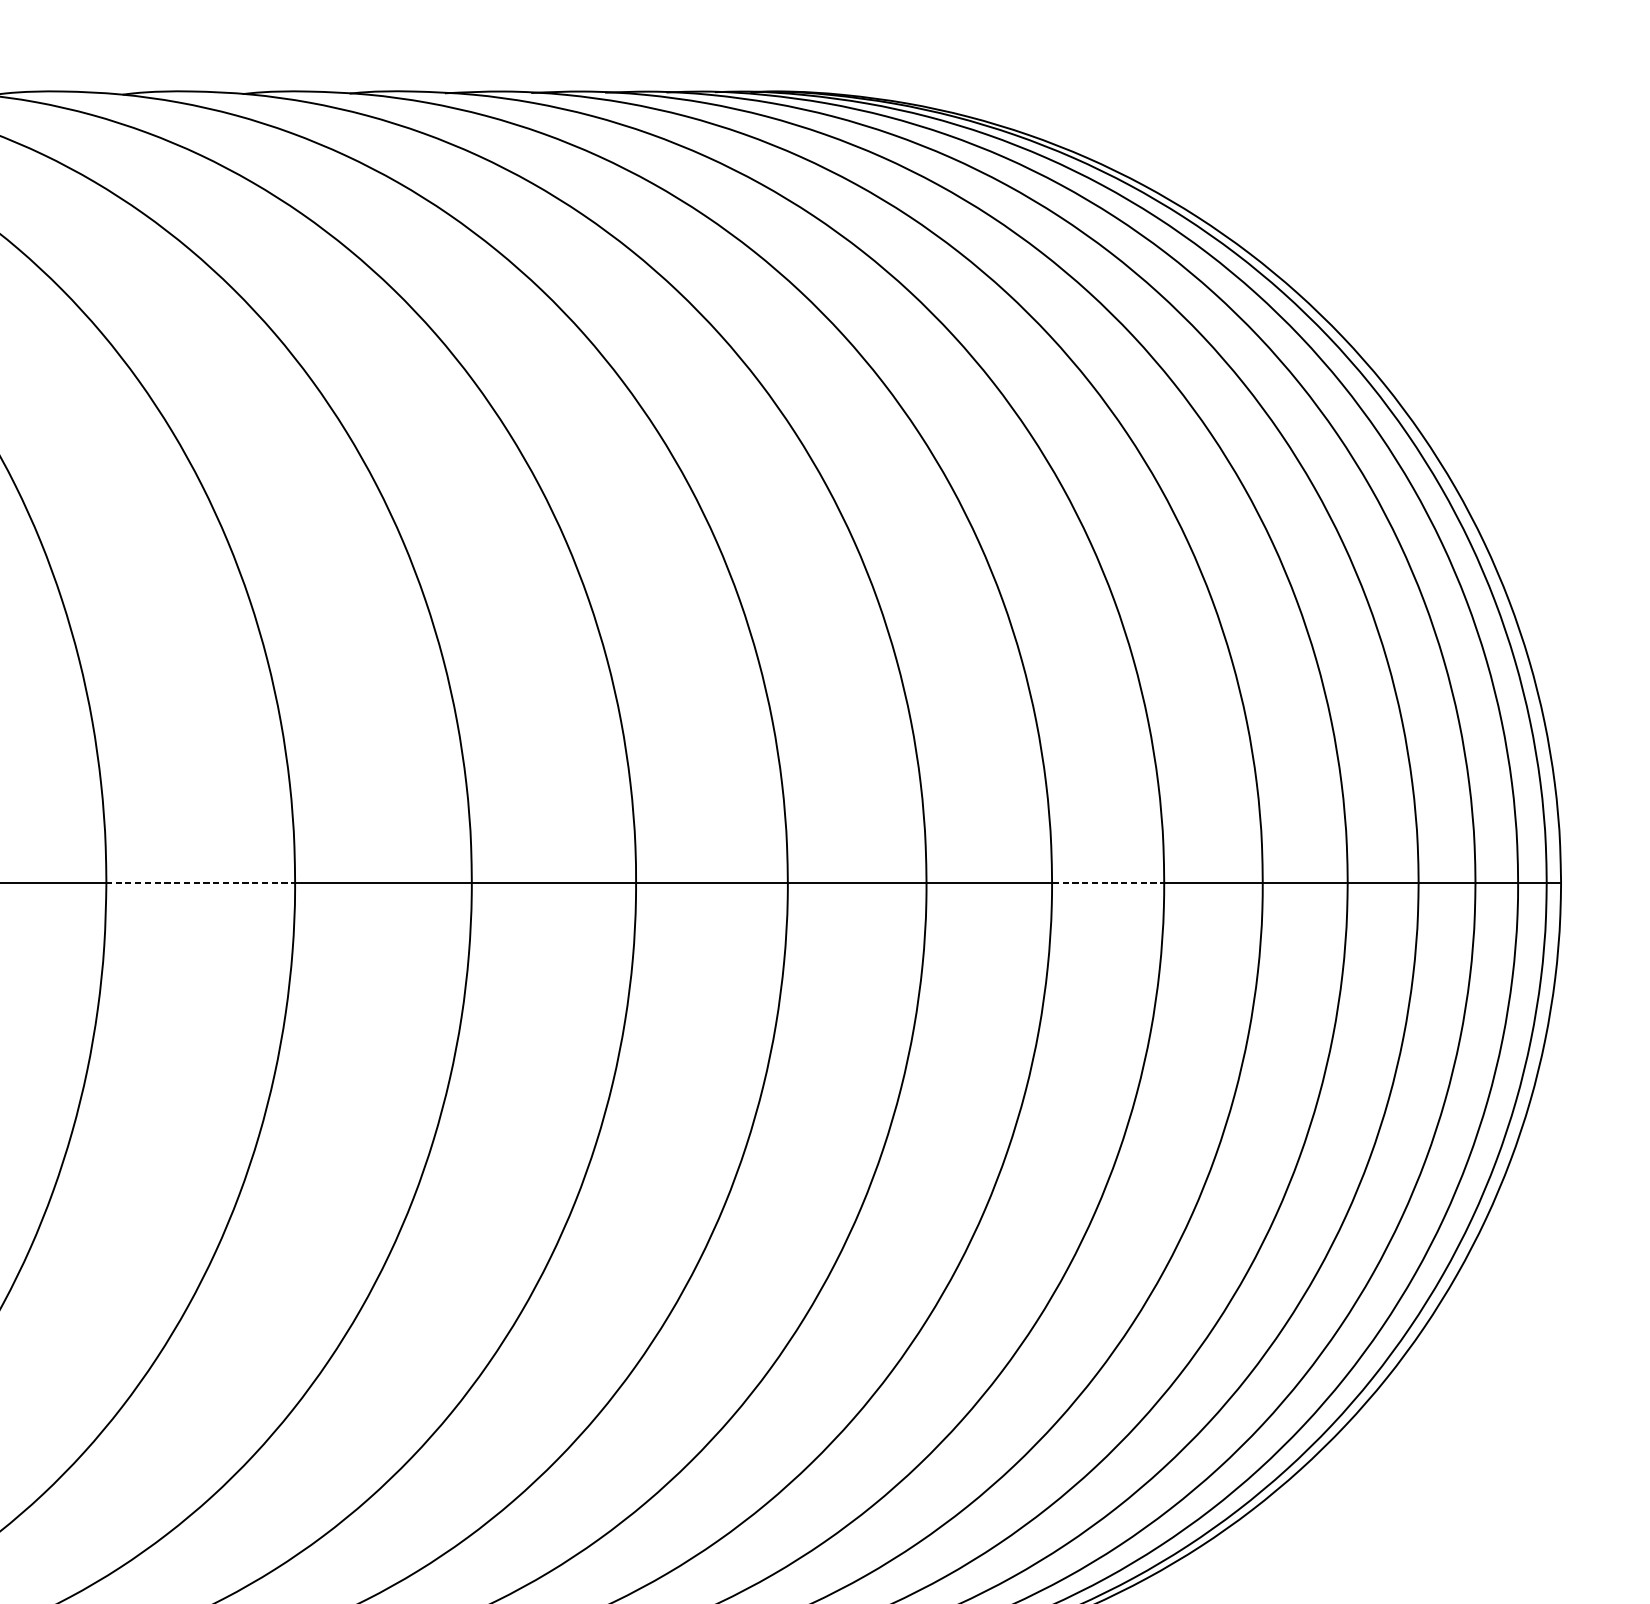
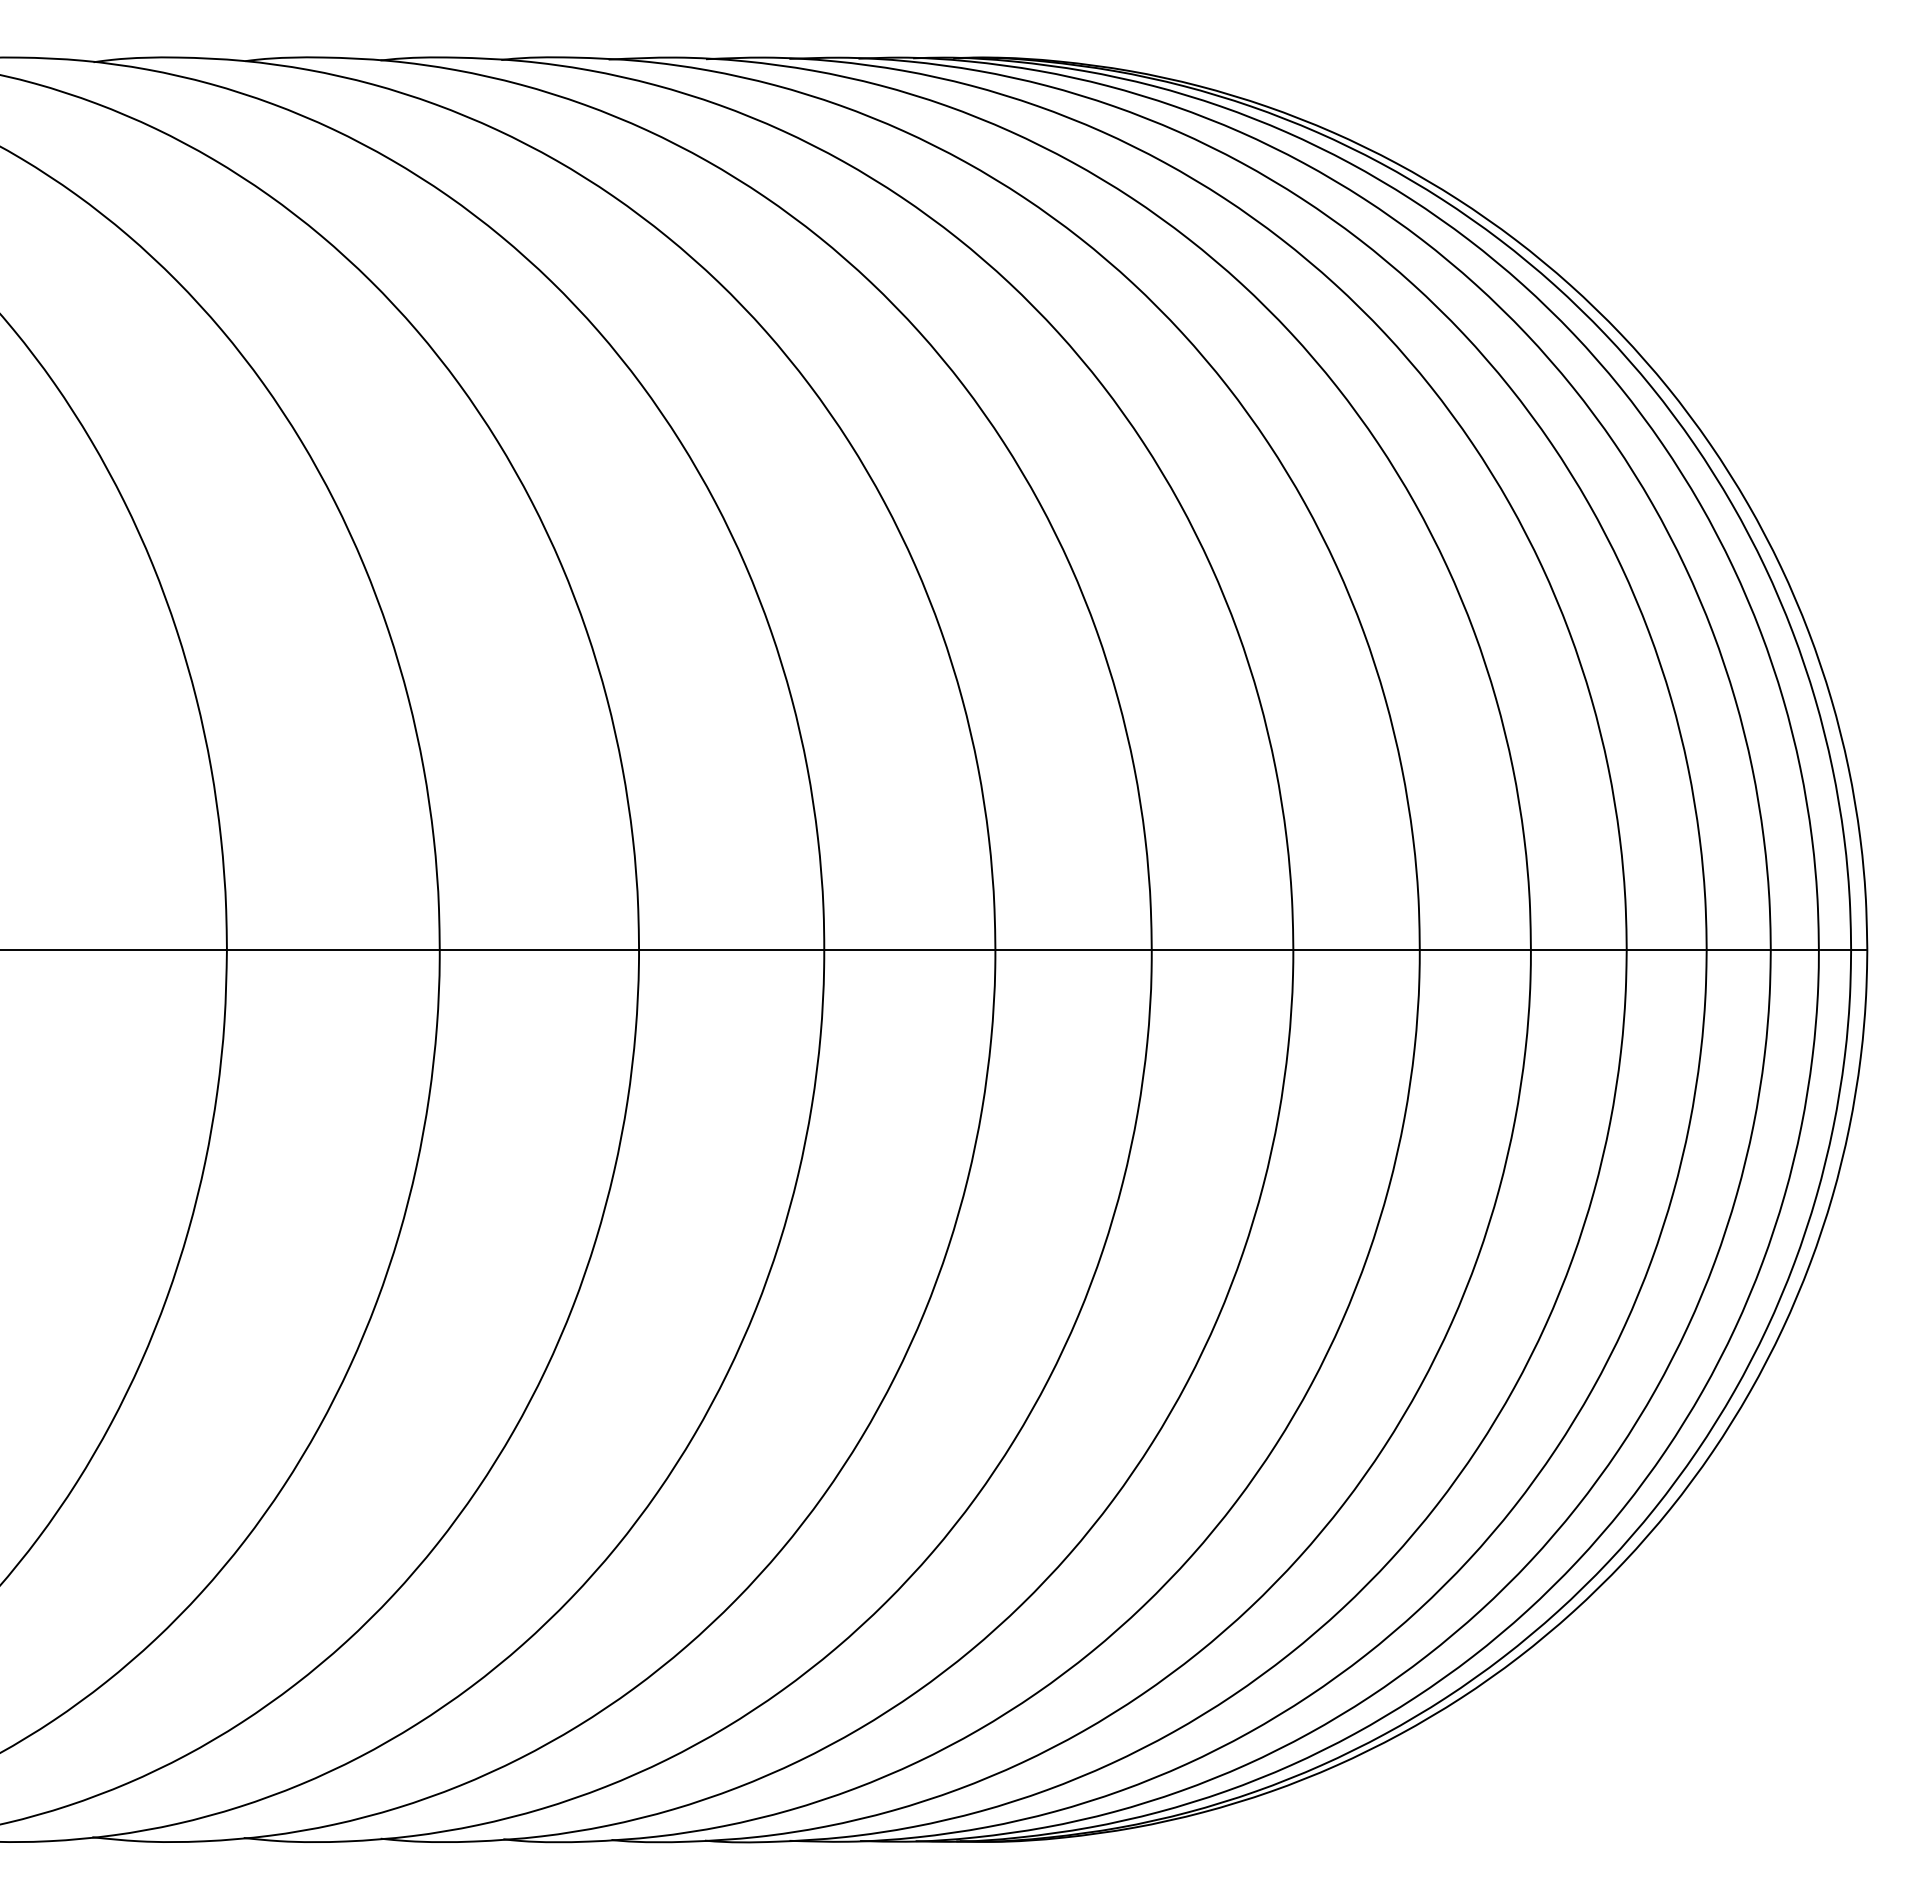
line: (200, 882) -> (333, 949), dashed -> solid
line: (1108, 882) -> (1357, 949), dashed -> solid

